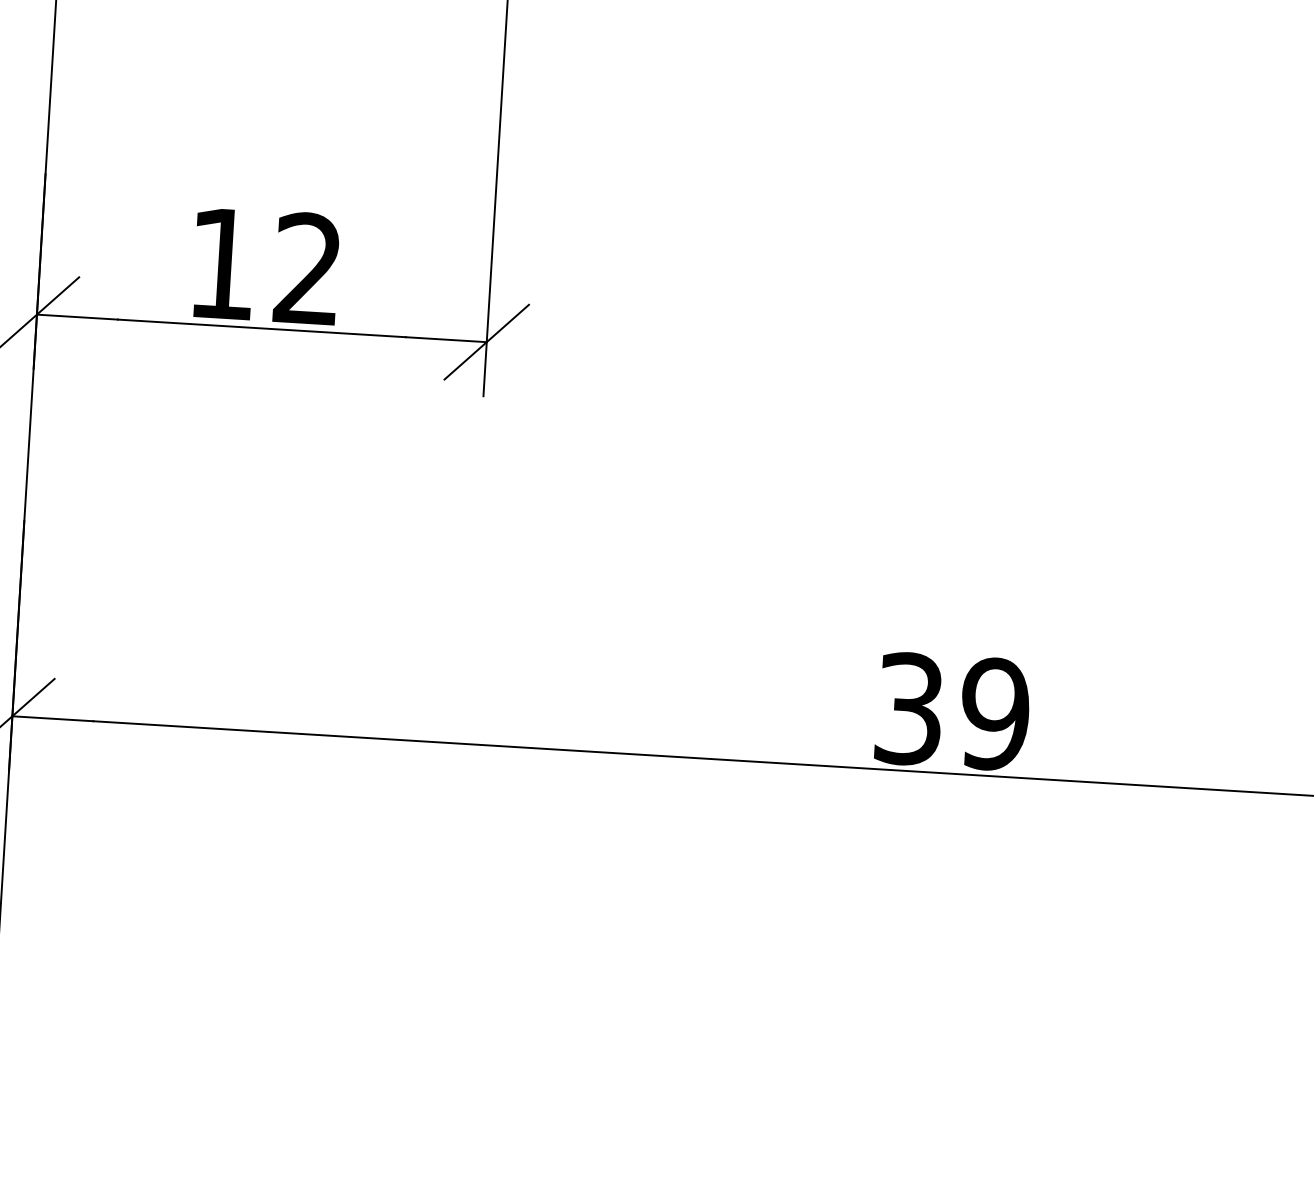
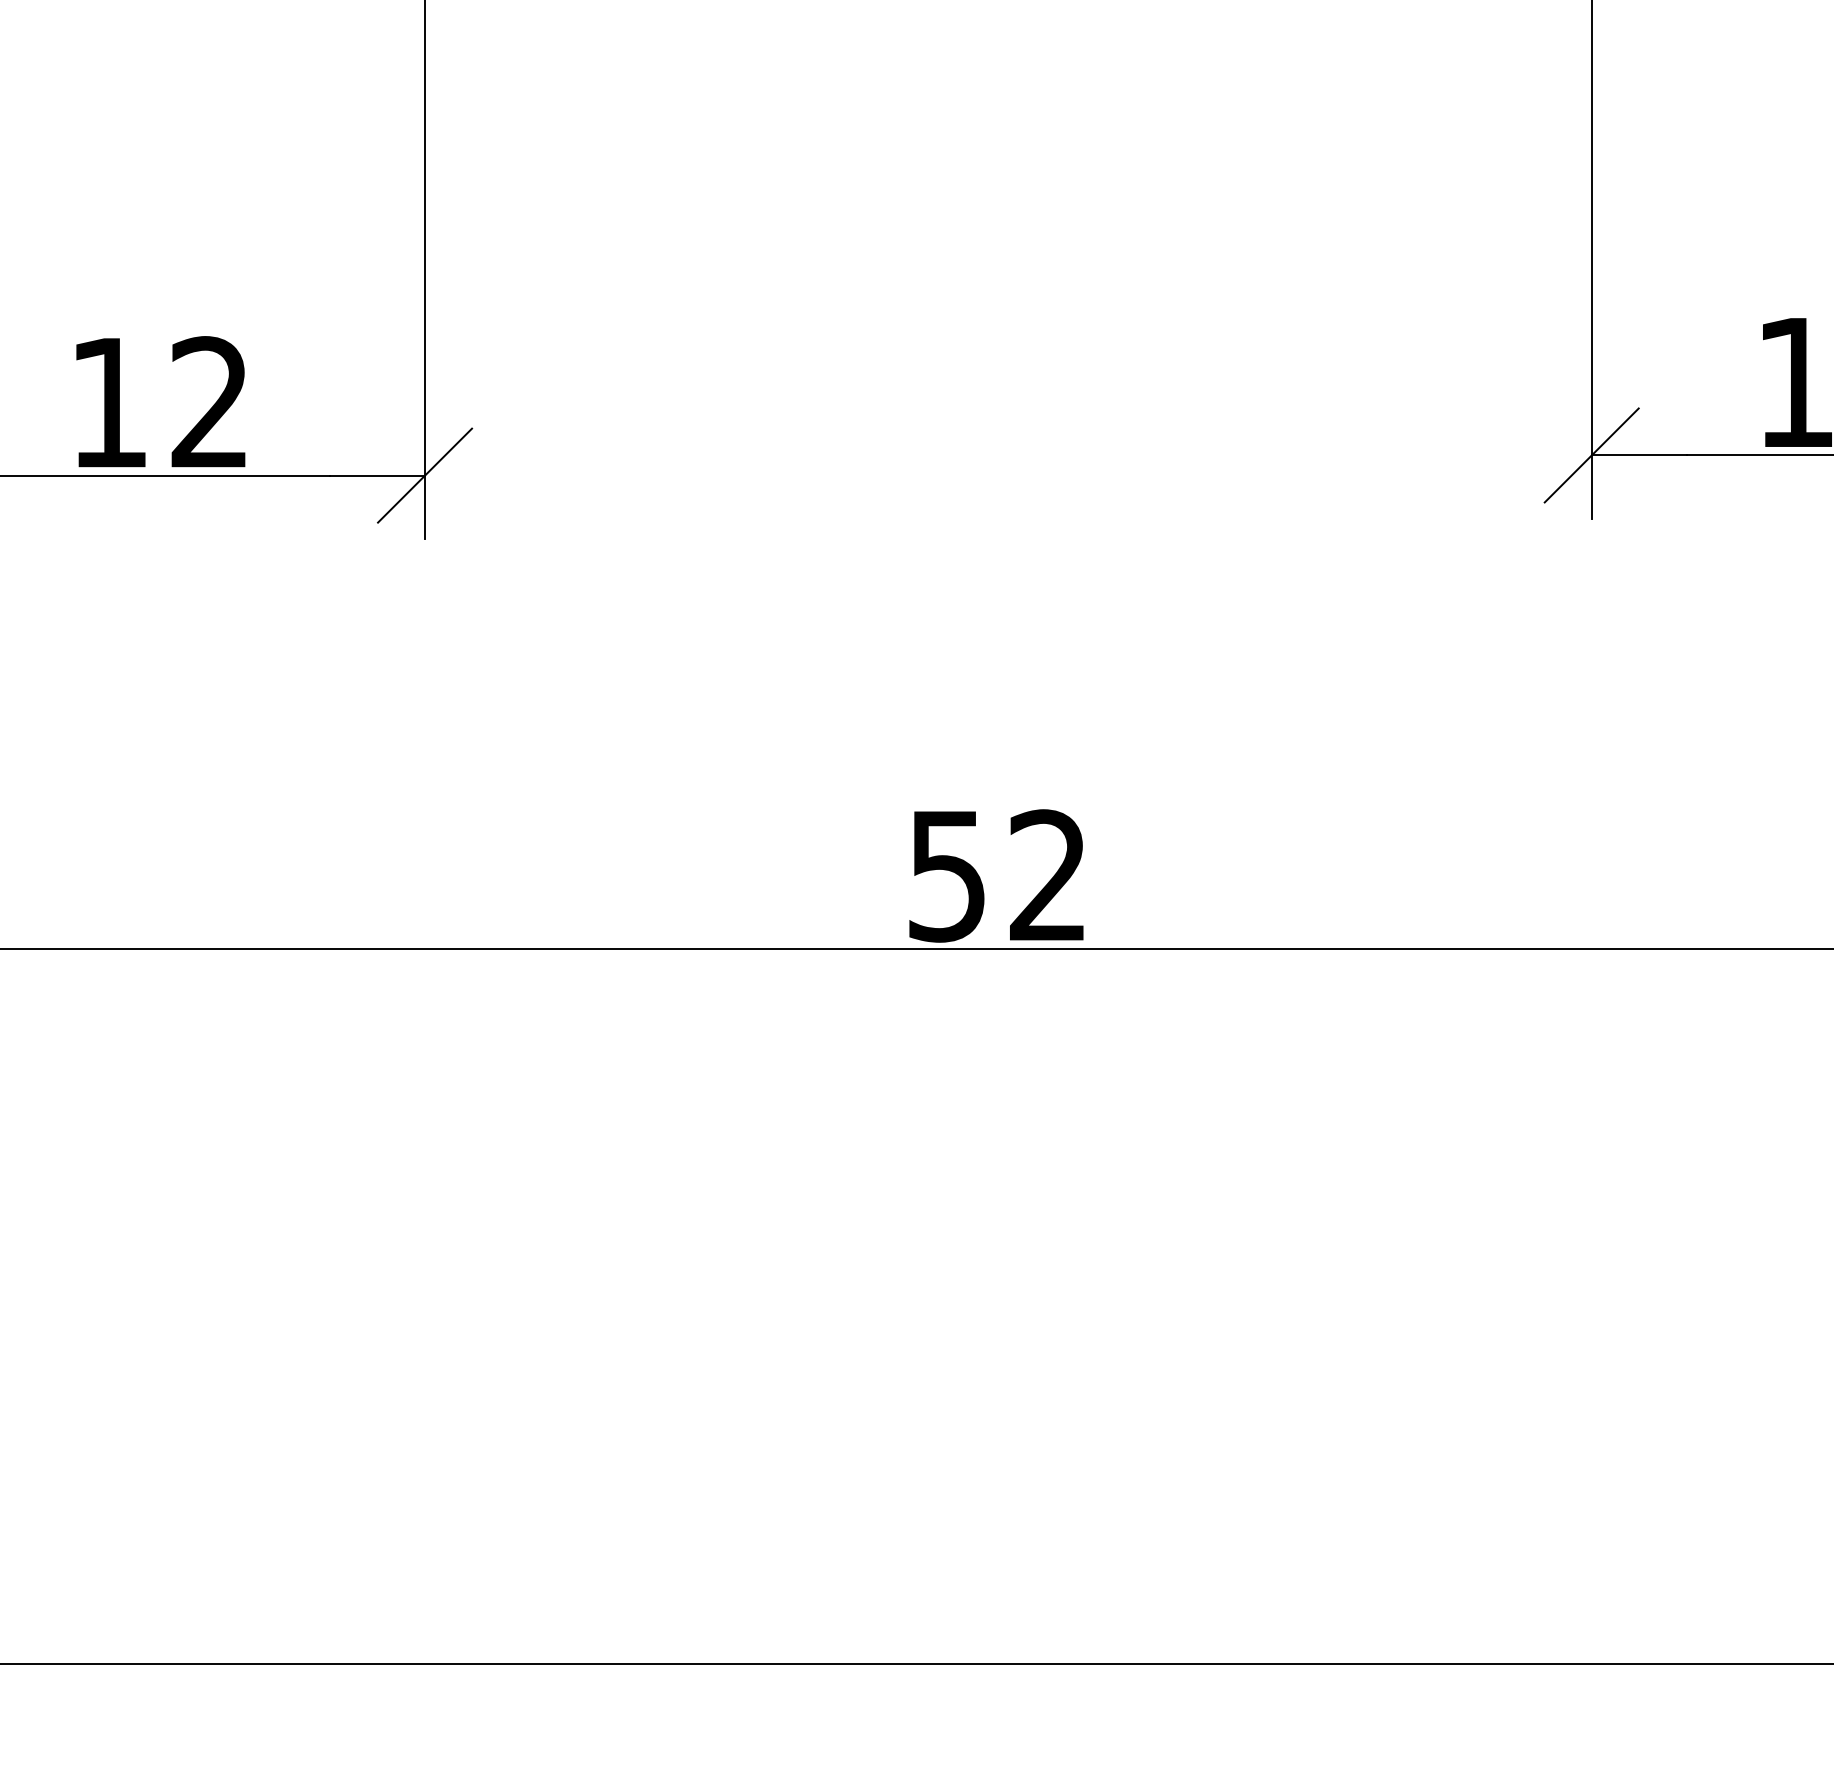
text: (952, 711) -> (998, 875), 39 -> 52

